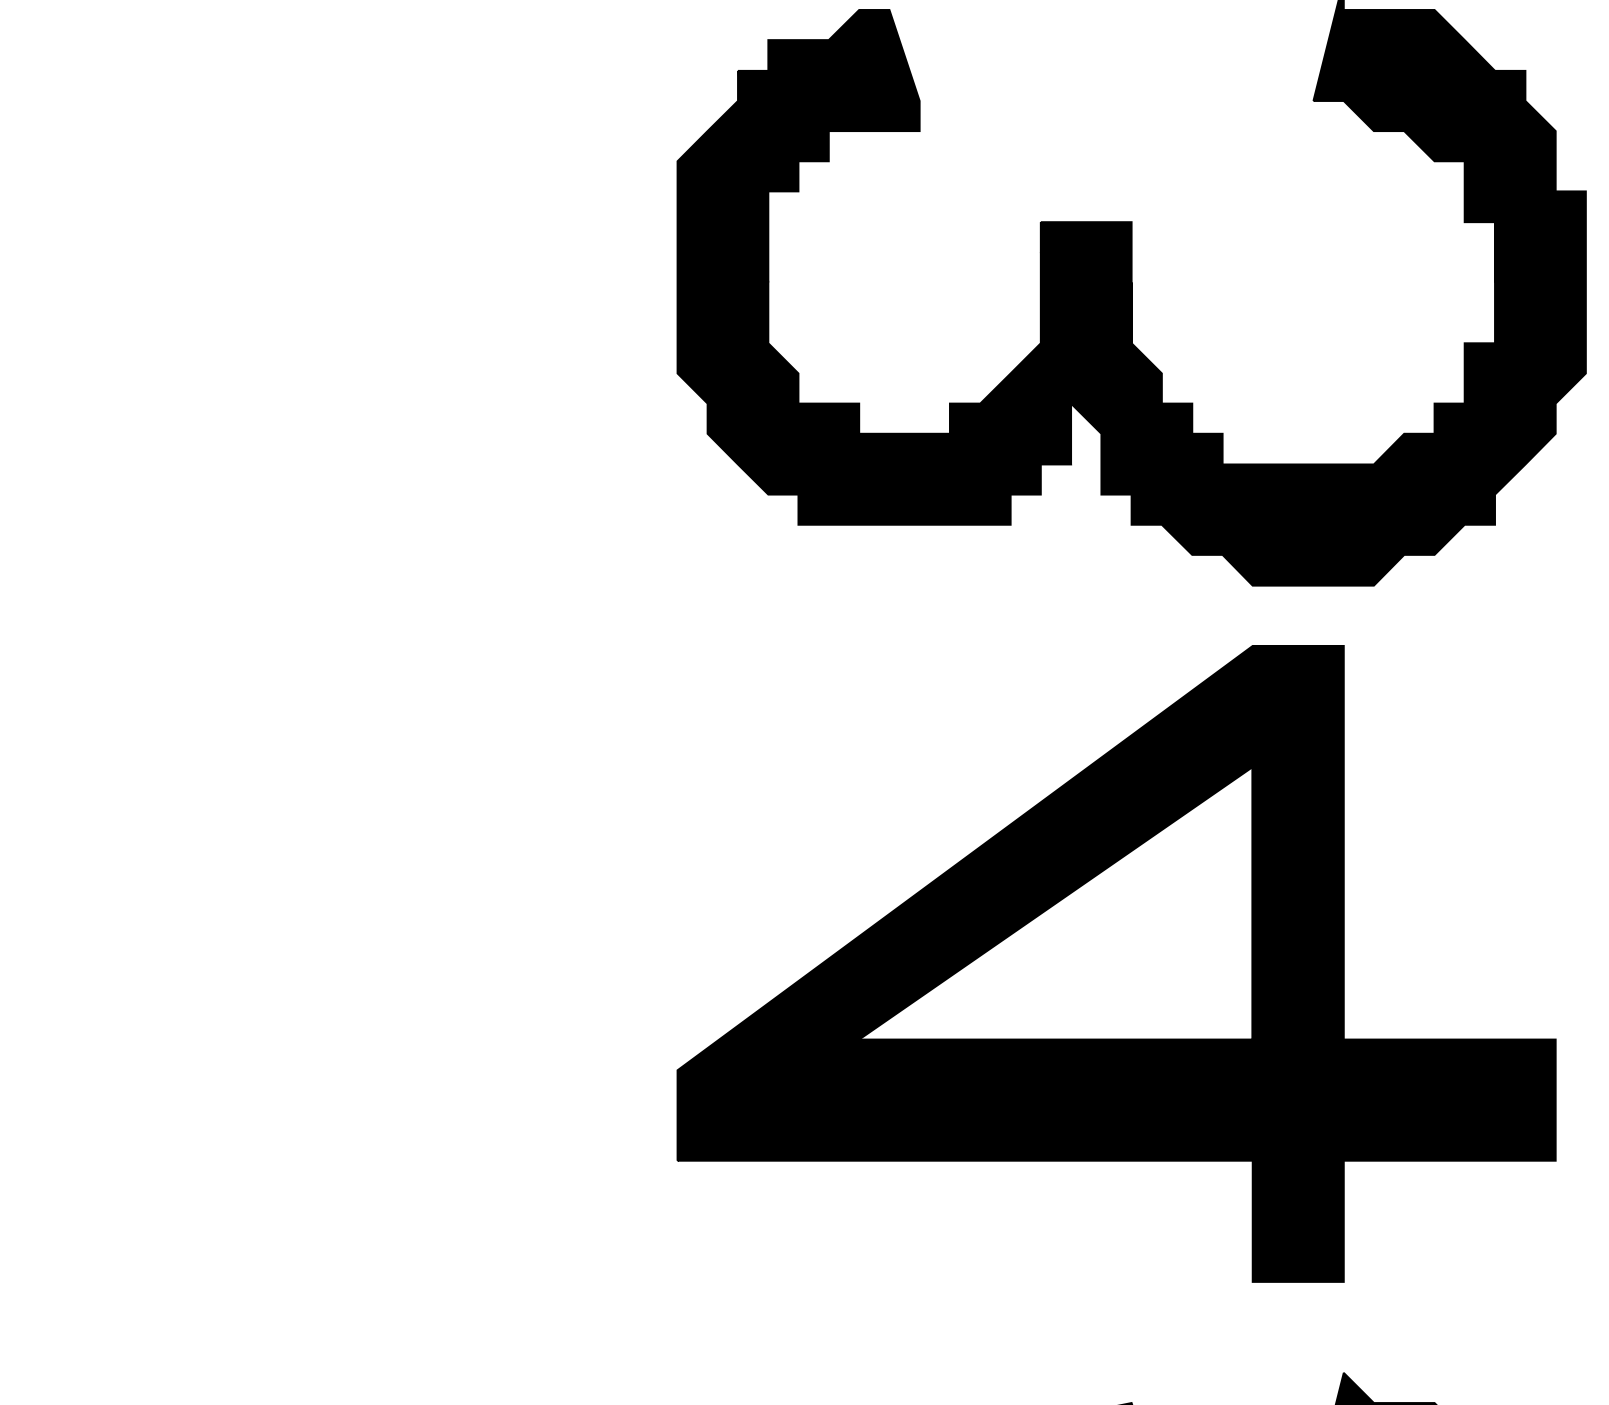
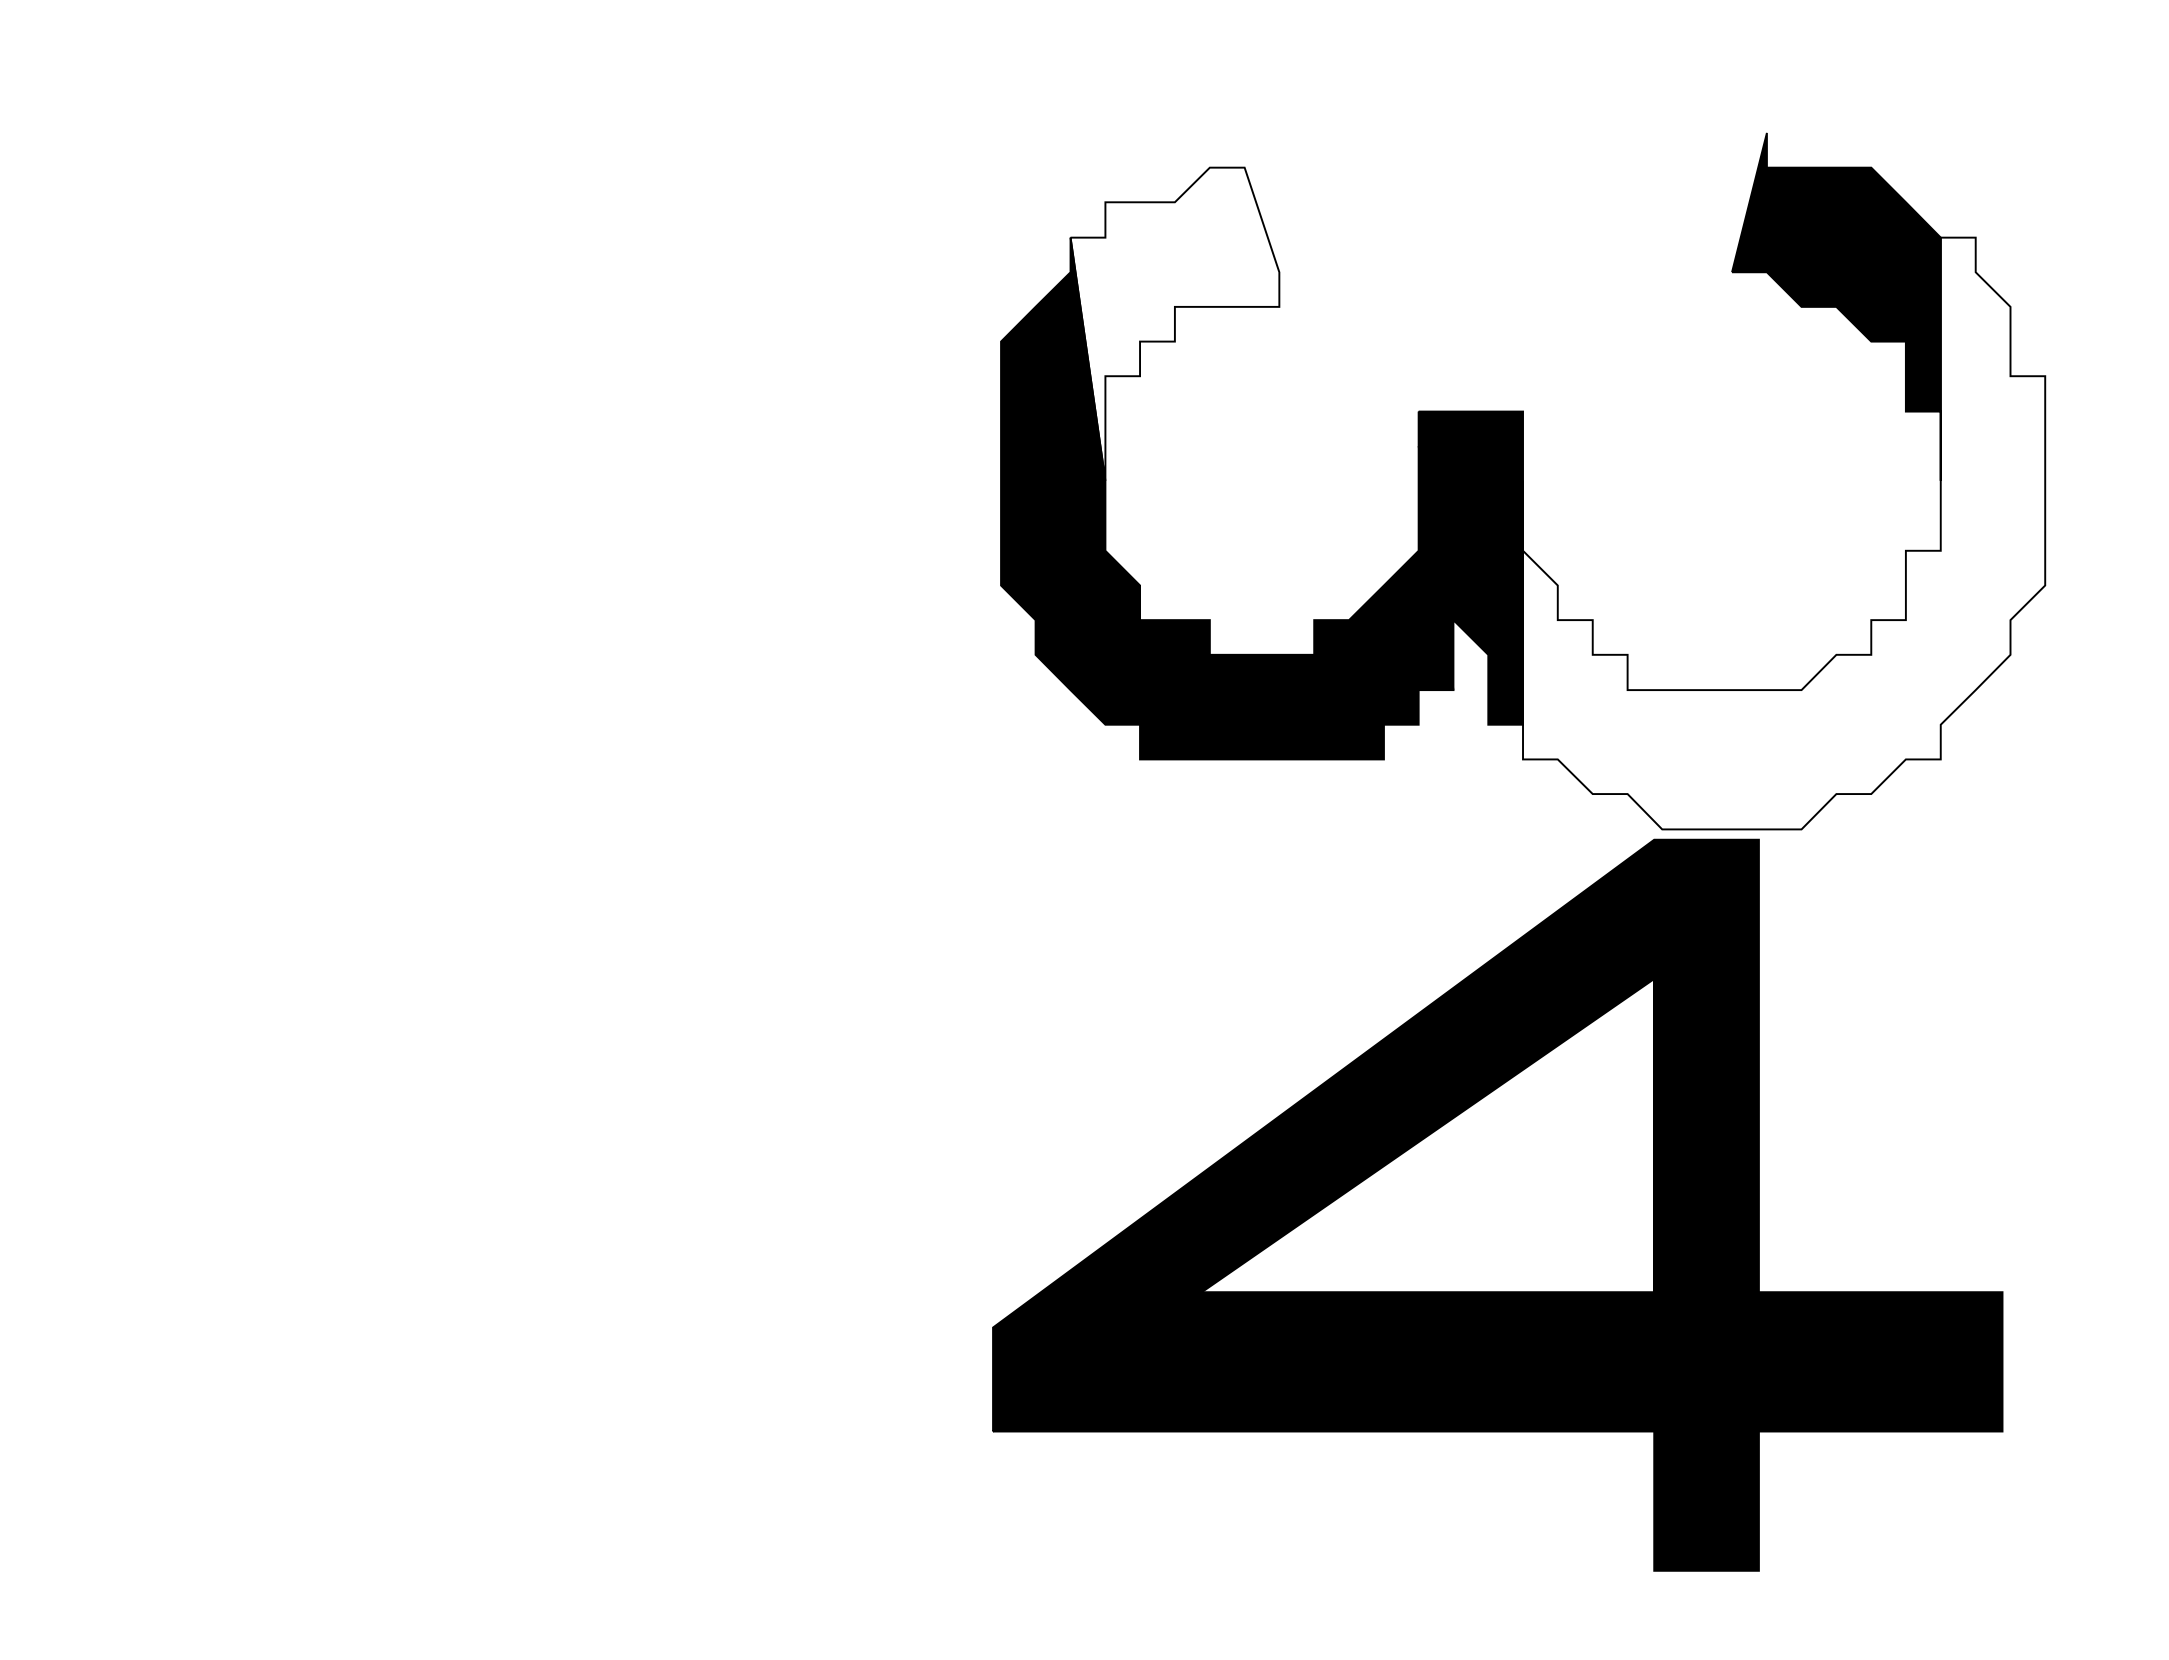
fill: (828, 145) -> (1174, 323), removed
fill: (1359, 328) -> (1784, 533), removed
part: (1116, 963) -> (1497, 1204), moved

